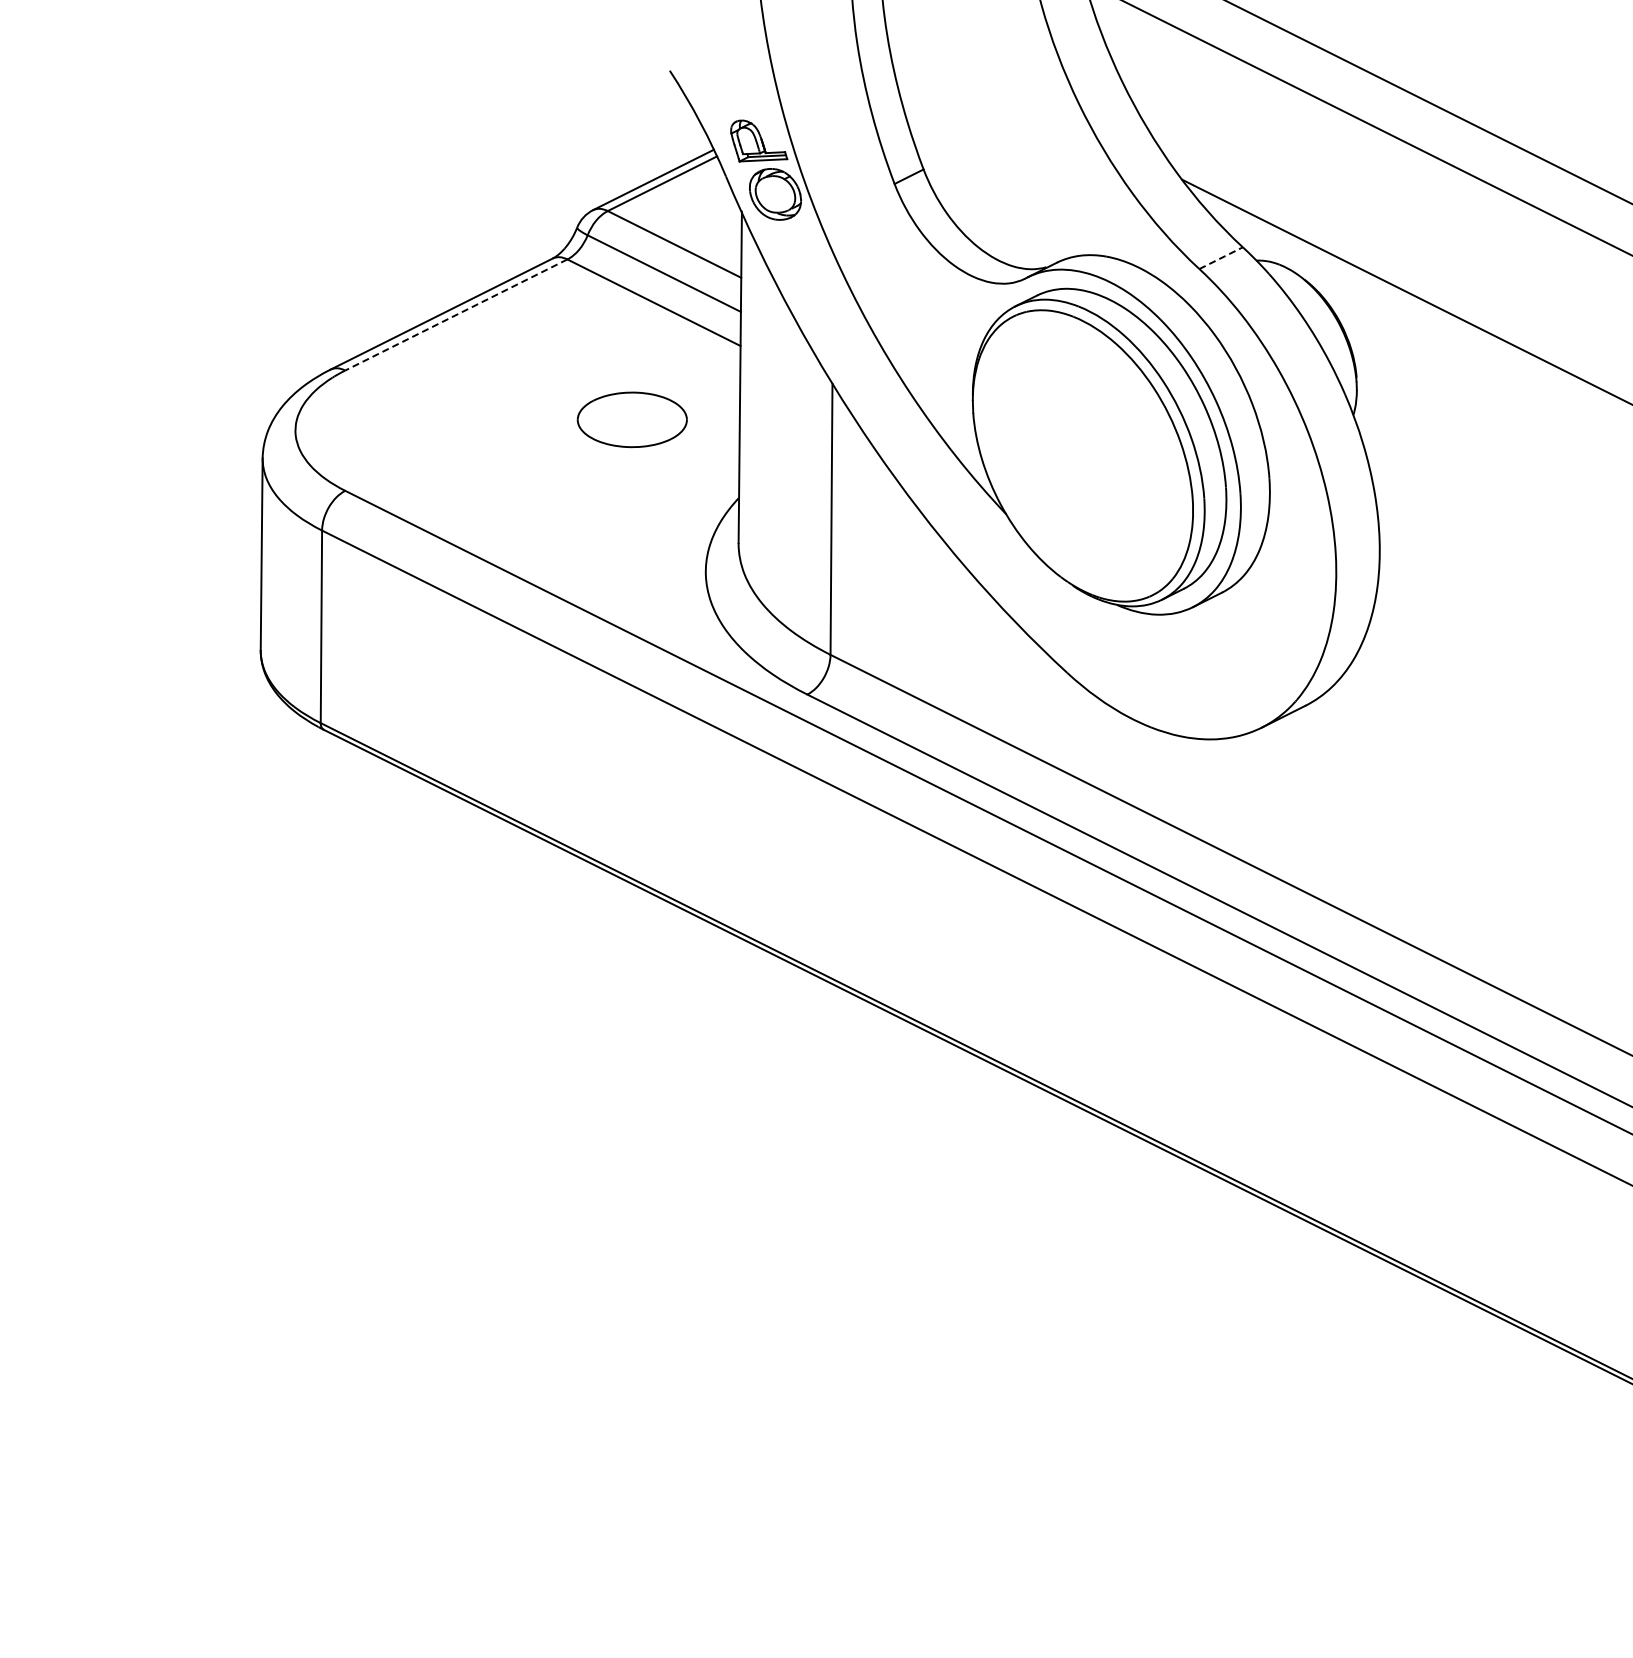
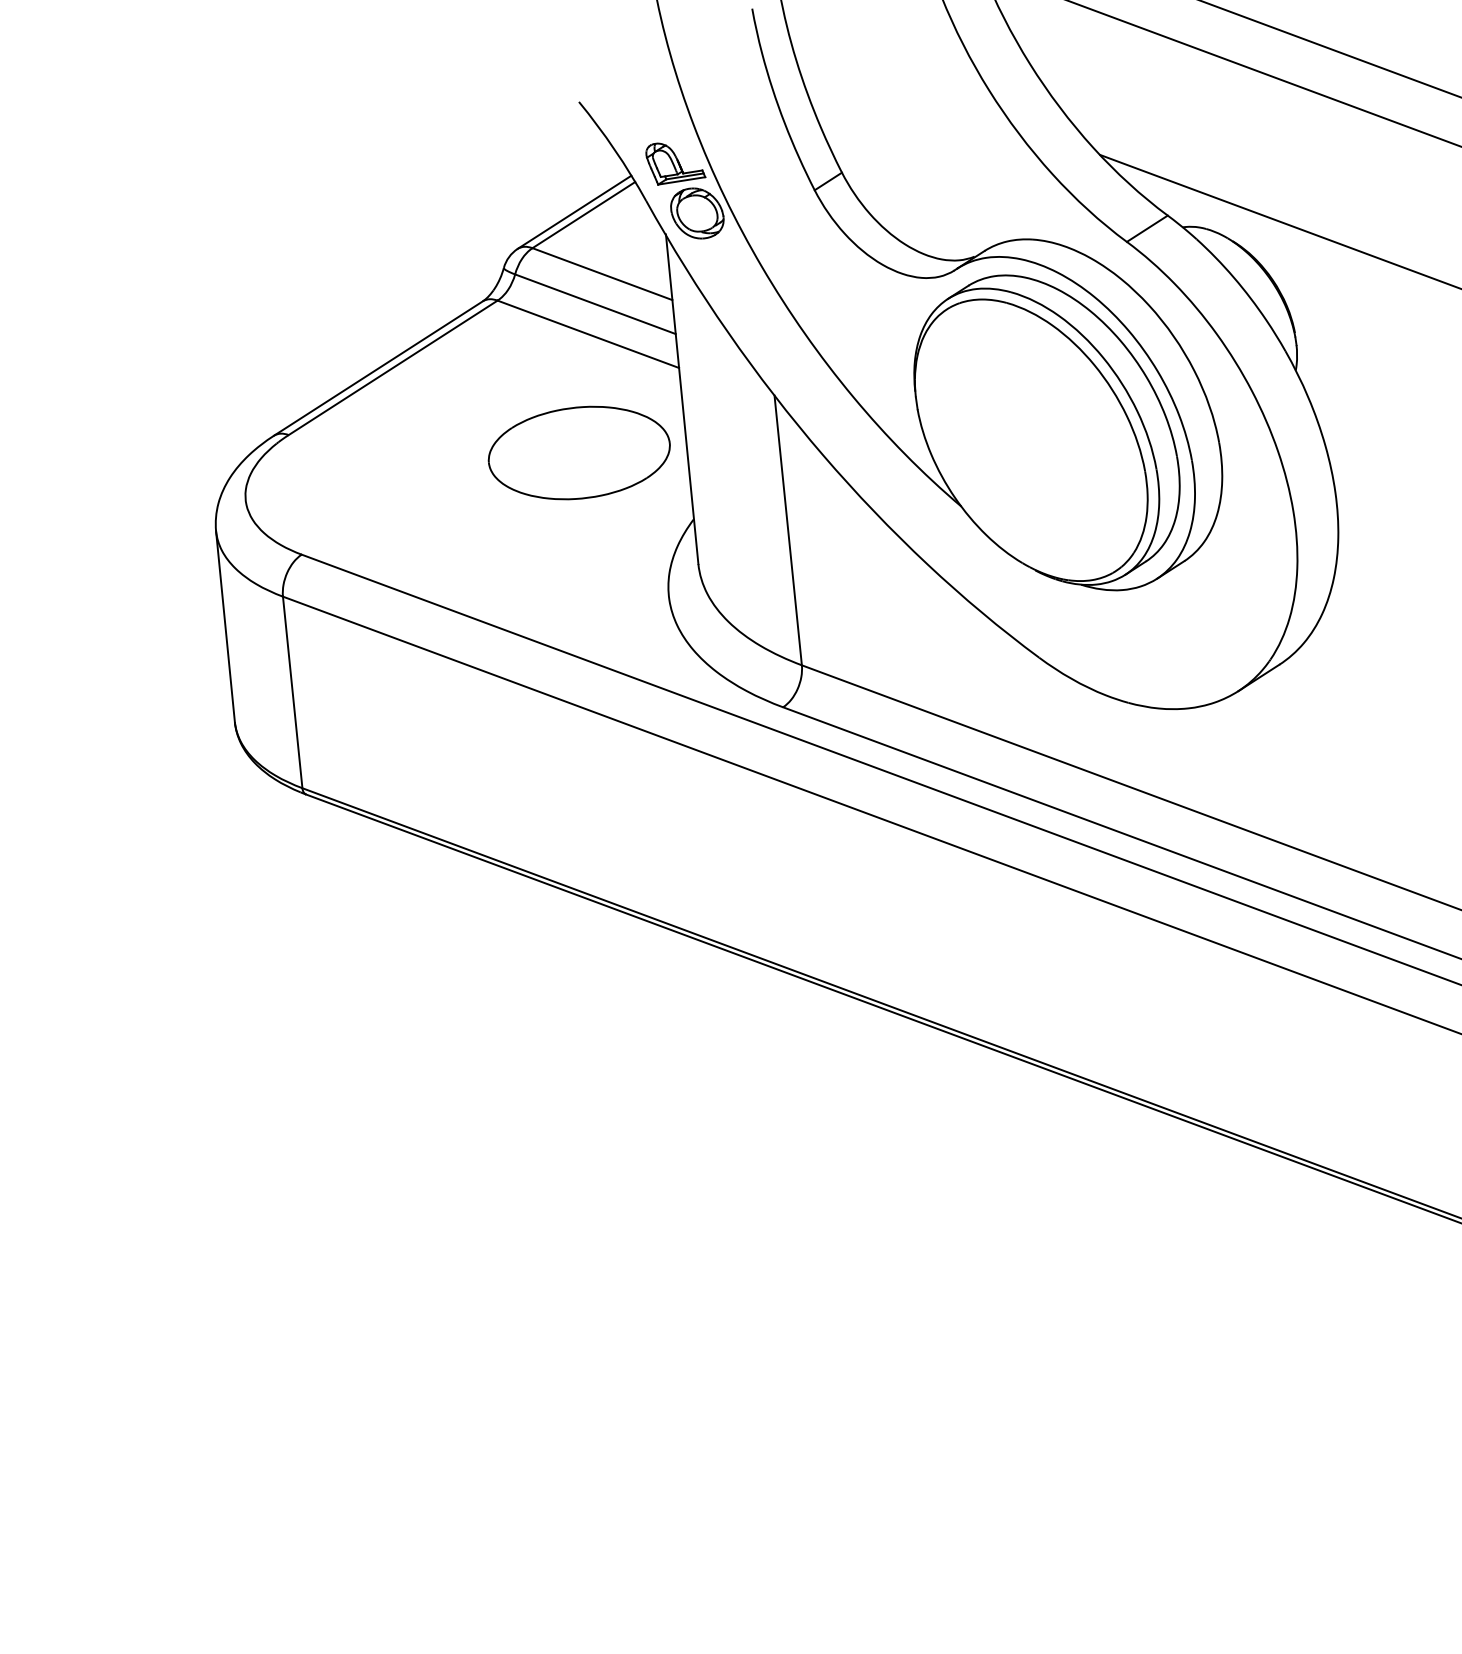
line: (1221, 257) -> (1147, 228), dashed -> solid
line: (455, 315) -> (392, 368), dashed -> solid
part: (632, 419) -> (579, 452), size x1.67

